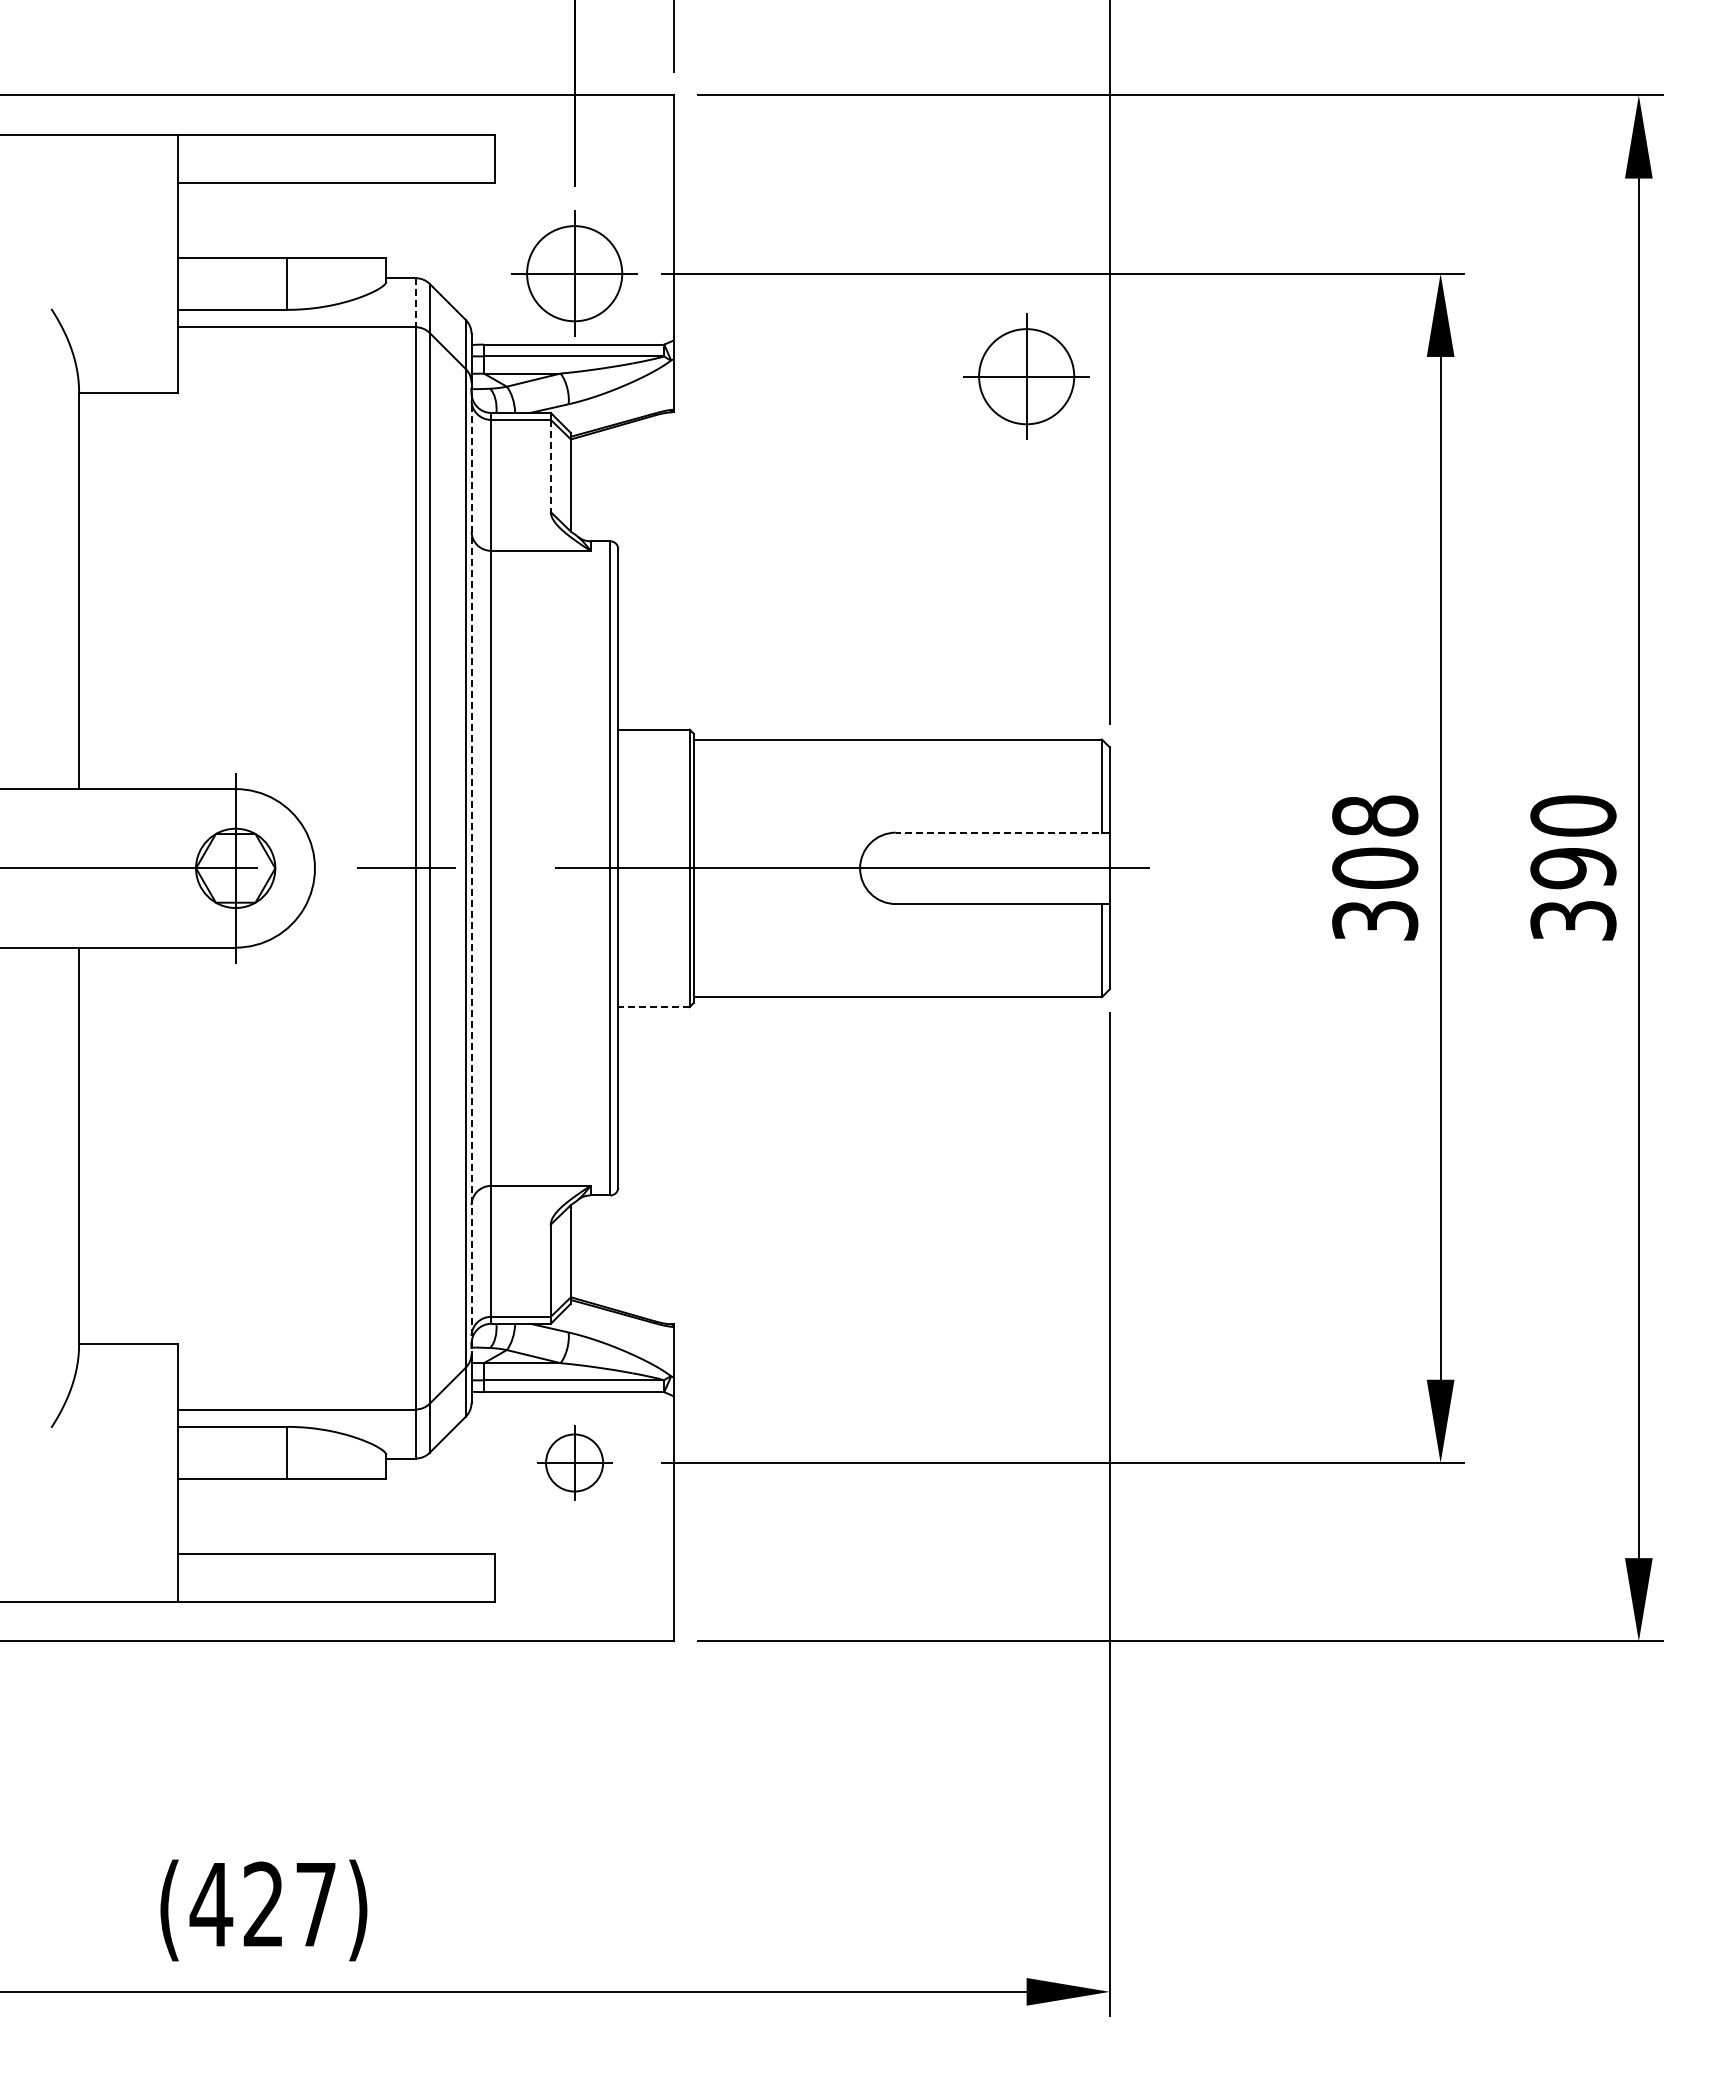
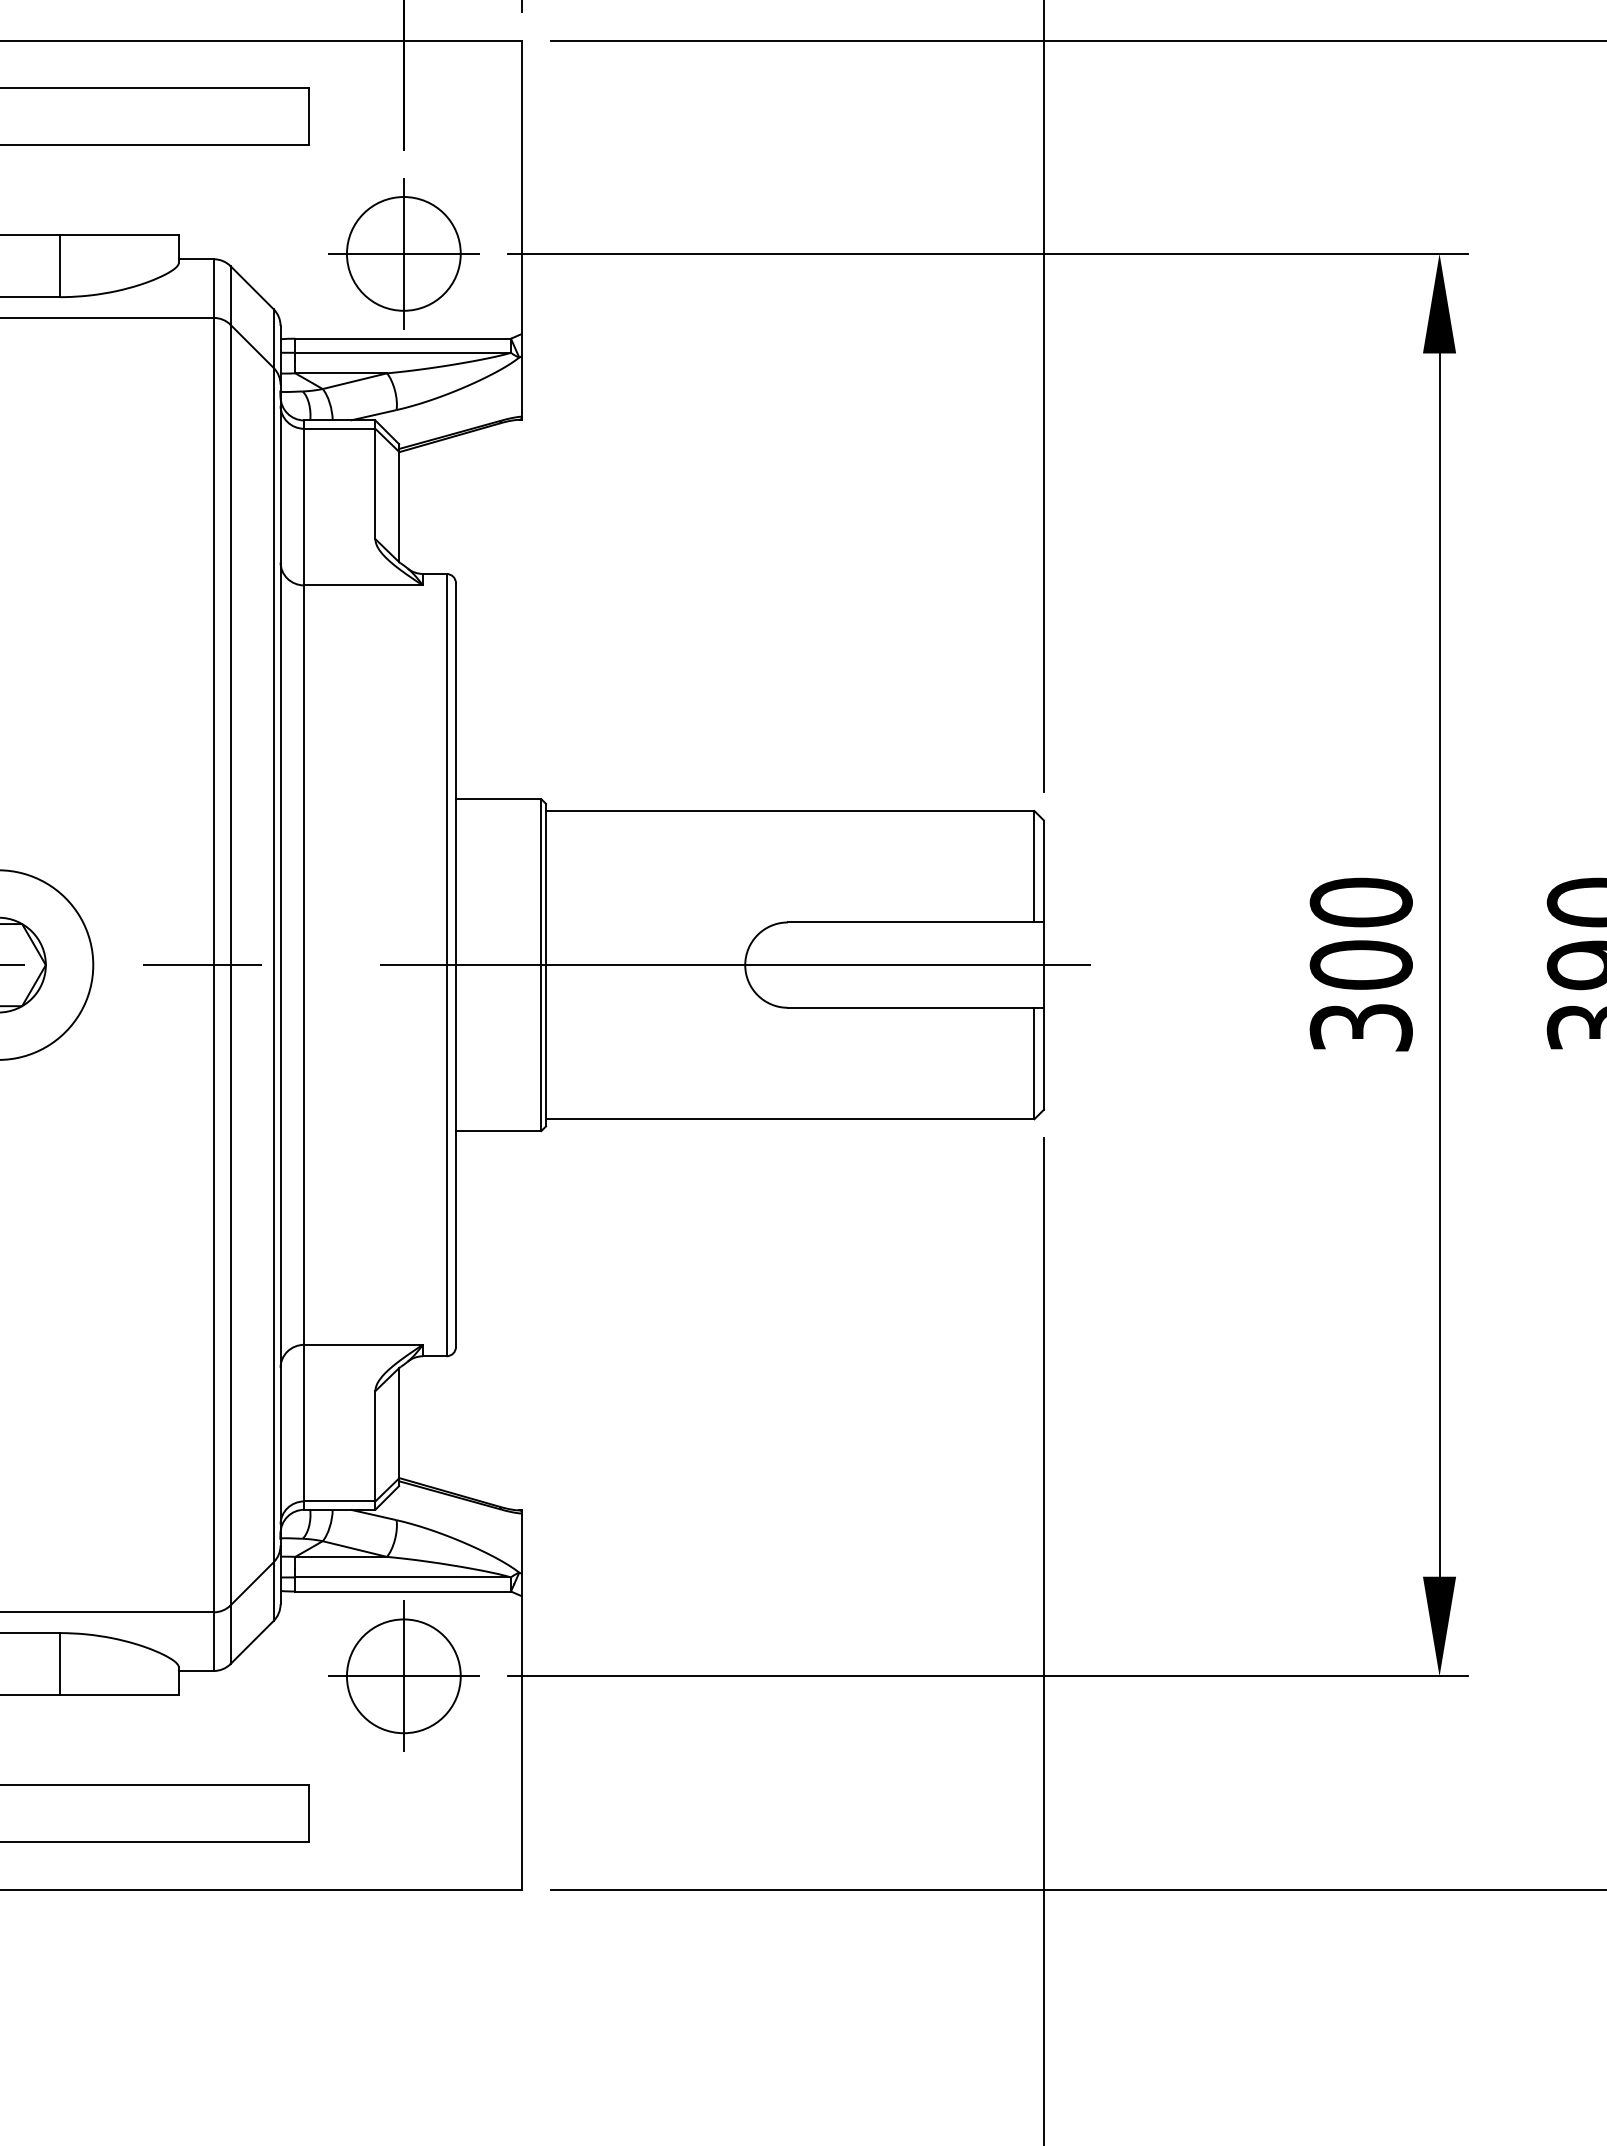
line: (415, 302) -> (213, 288), dashed -> solid
part: (1026, 376) -> (944, 376), removed
line: (550, 466) -> (374, 484), dashed -> solid
text: (1375, 815) -> (1361, 901), 308 -> 300
line: (1002, 832) -> (915, 922), dashed -> solid
line: (471, 868) -> (280, 965), dashed -> solid
line: (653, 1007) -> (498, 1131), dashed -> solid
part: (574, 1462) -> (403, 1675), size x1.67

